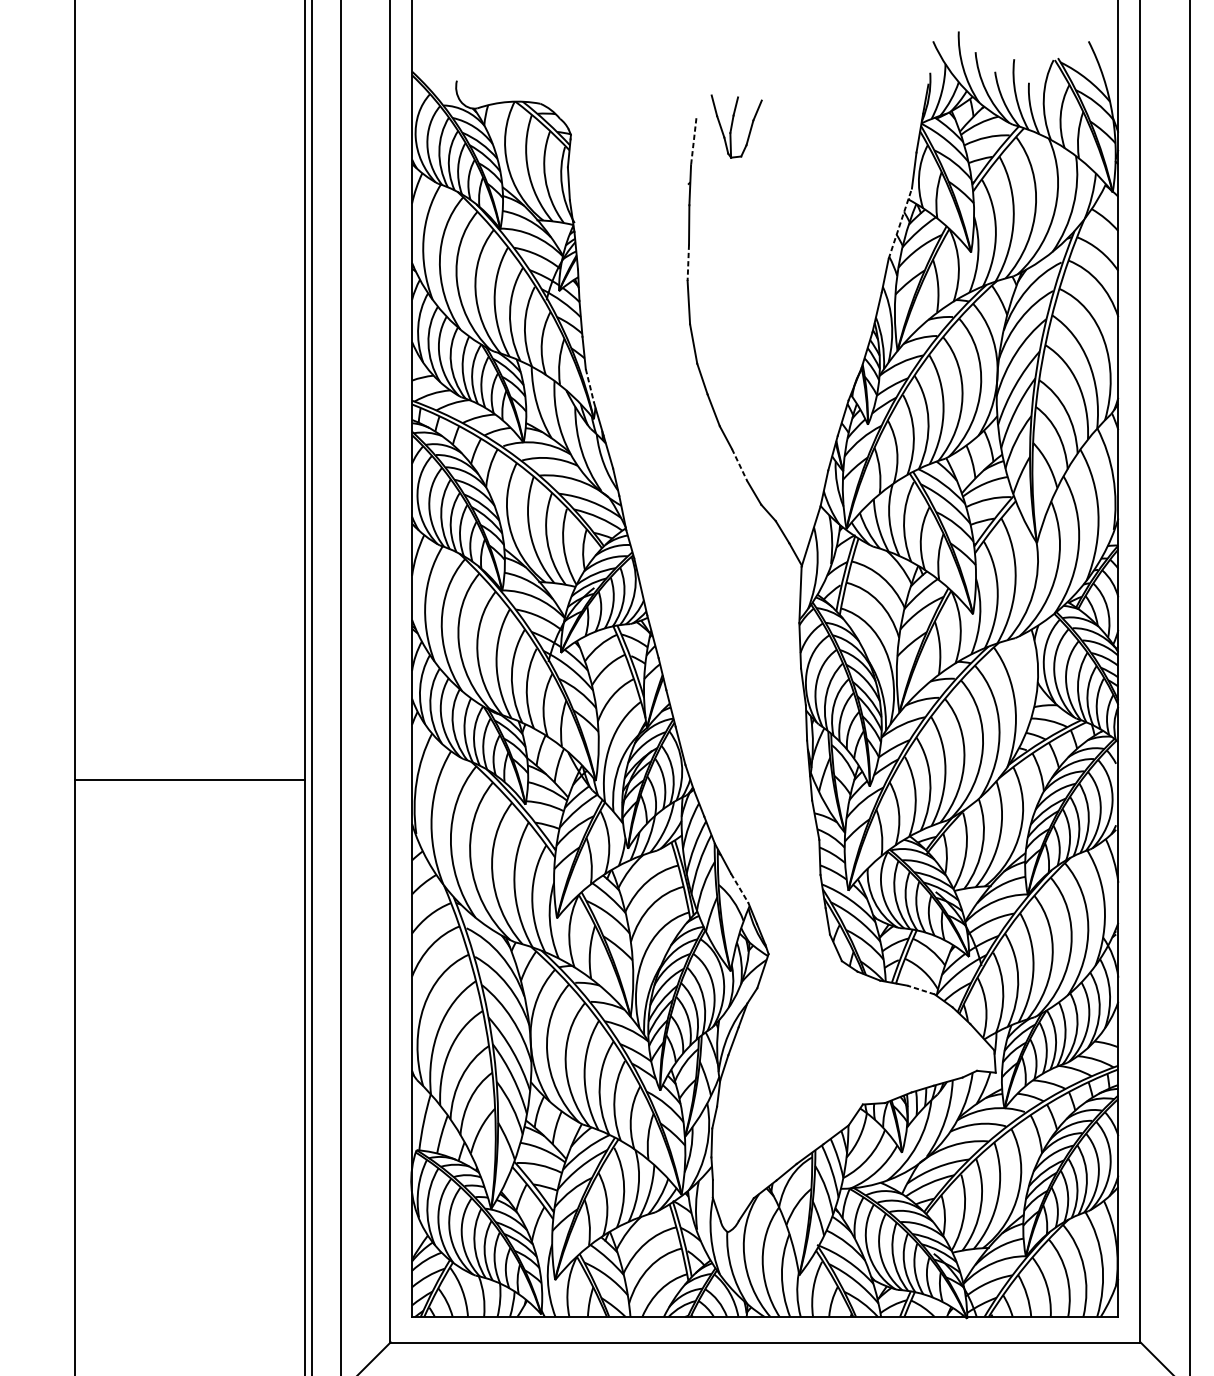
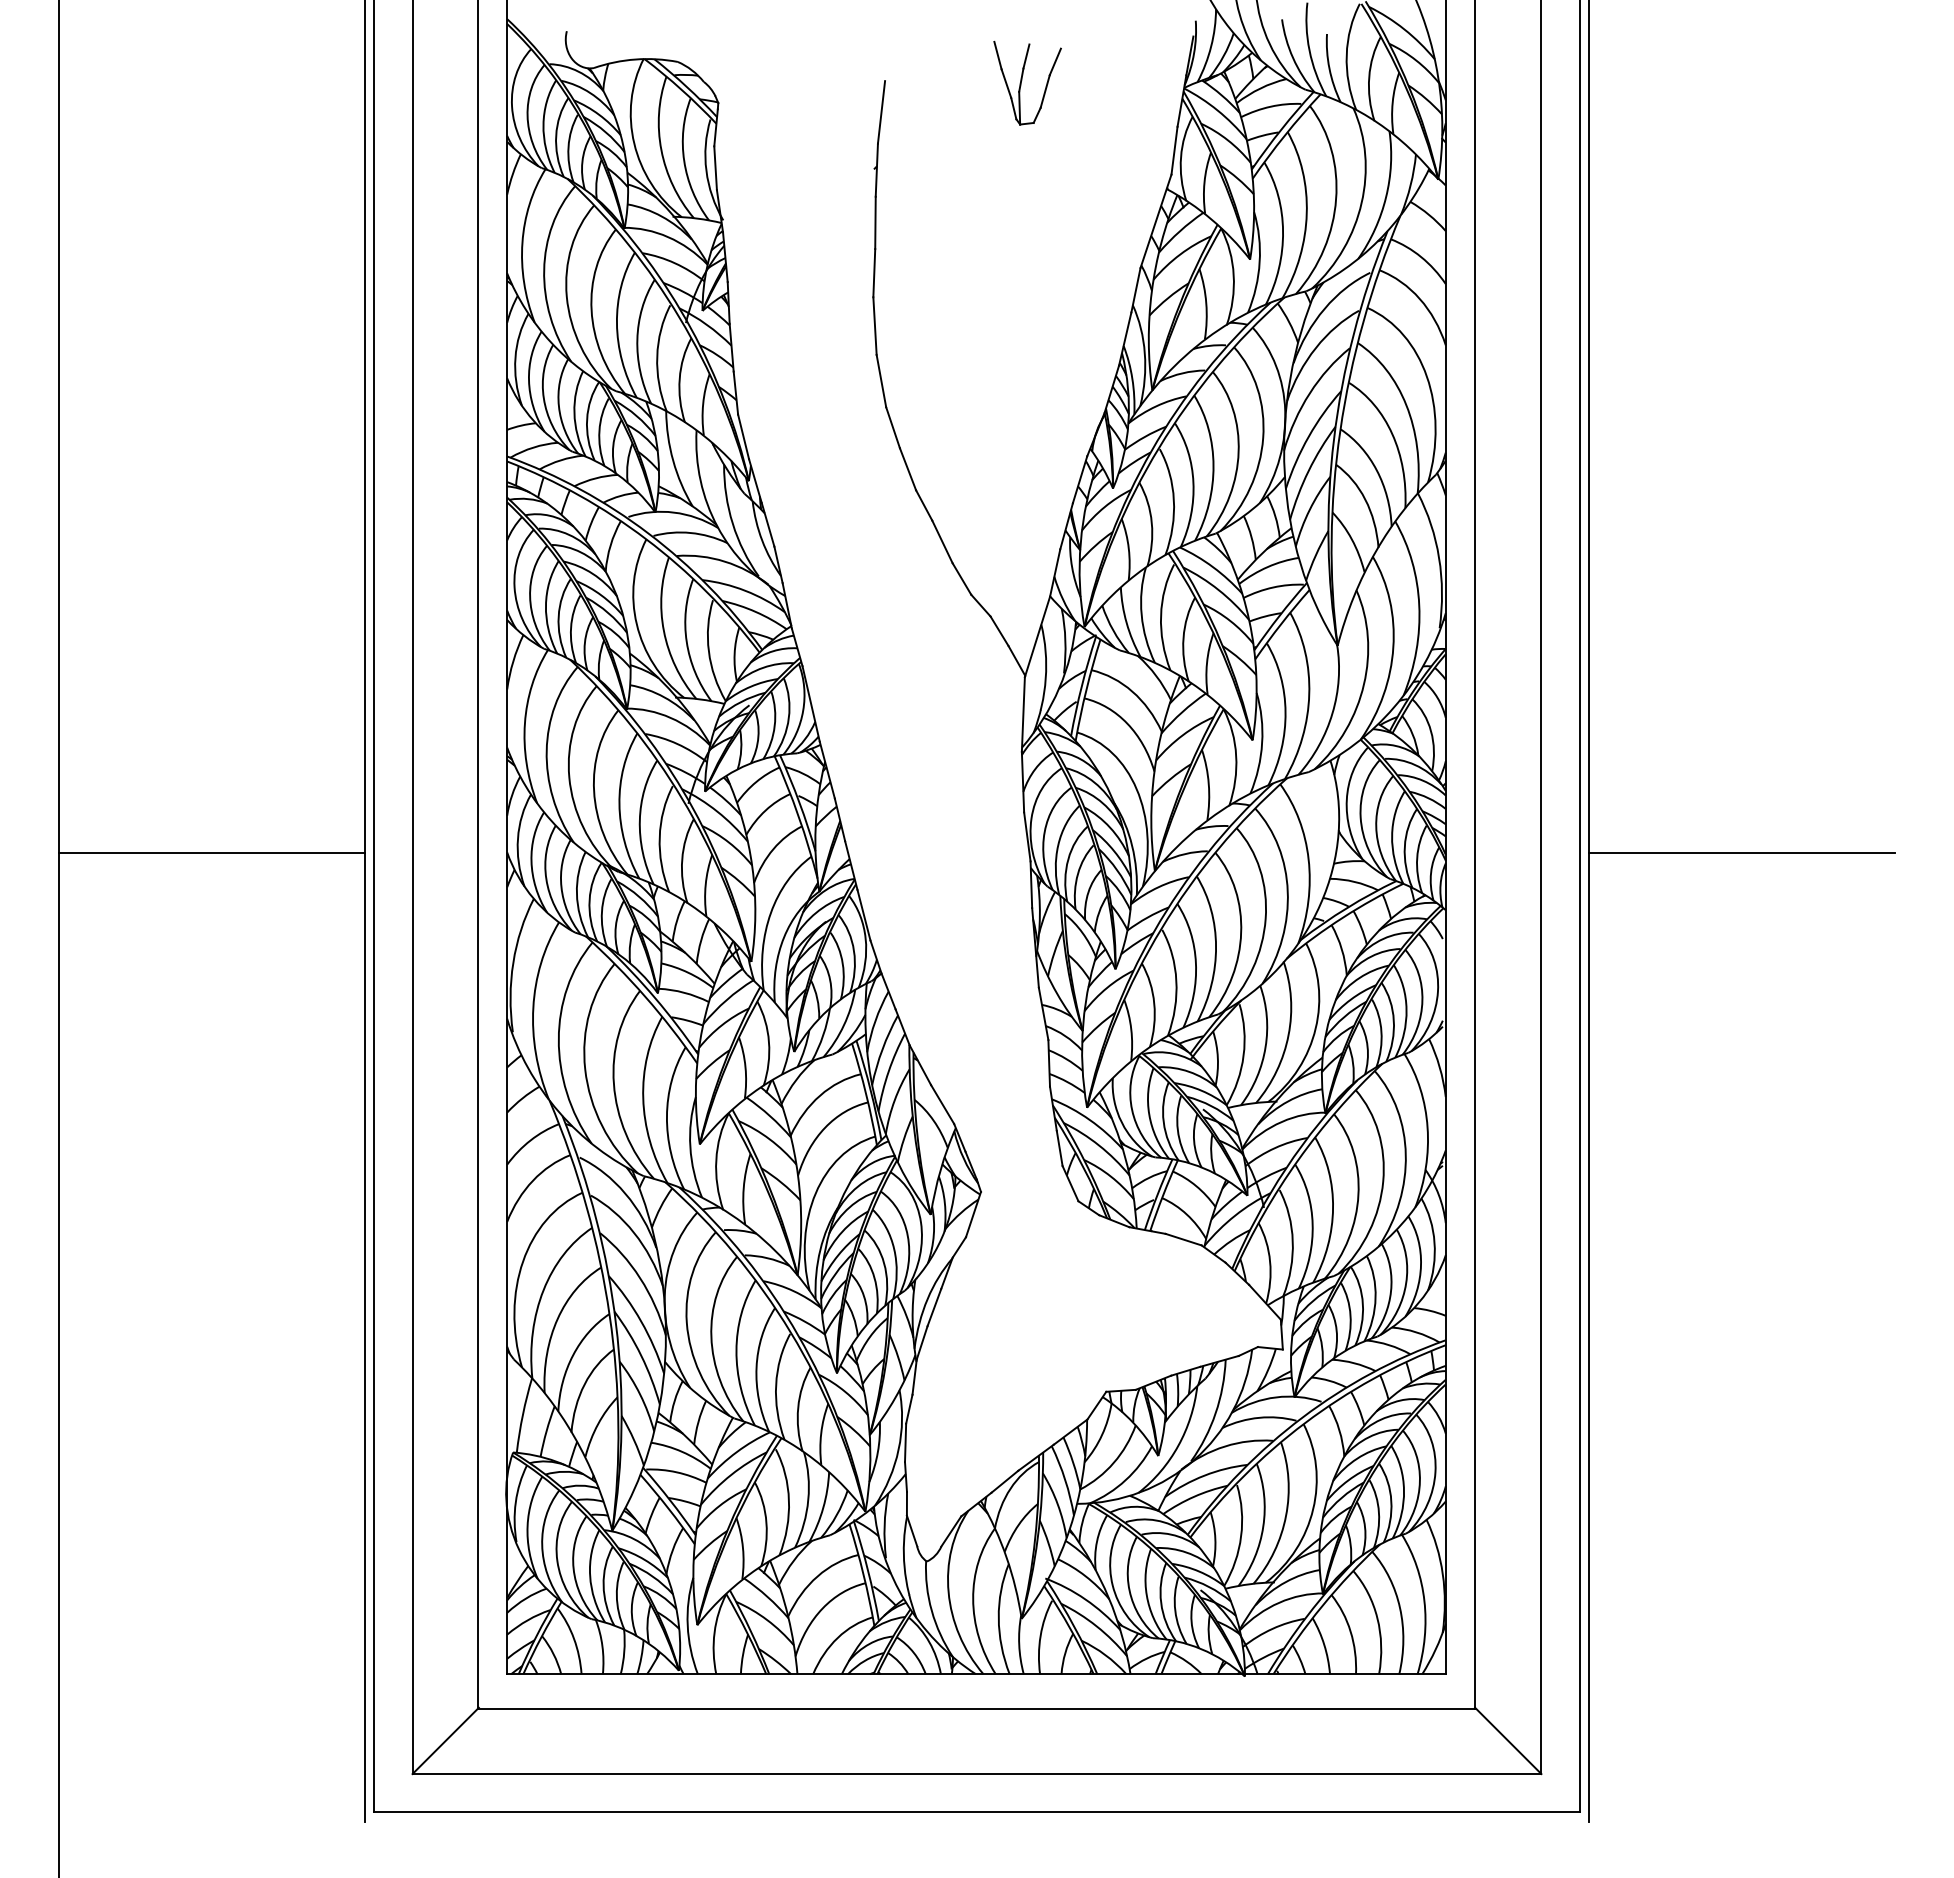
part: (736, 126) -> (1027, 82), moved
line: (693, 141) -> (881, 112), dashed -> solid
line: (900, 223) -> (1156, 220), dashed -> solid
line: (688, 263) -> (874, 273), dashed -> solid
line: (589, 385) -> (743, 436), dashed -> solid
line: (739, 464) -> (942, 541), dashed -> solid
line: (189, 779) -> (211, 852), moved
line: (739, 888) -> (942, 1104), dashed -> solid
line: (920, 989) -> (1183, 1239), dashed -> solid

